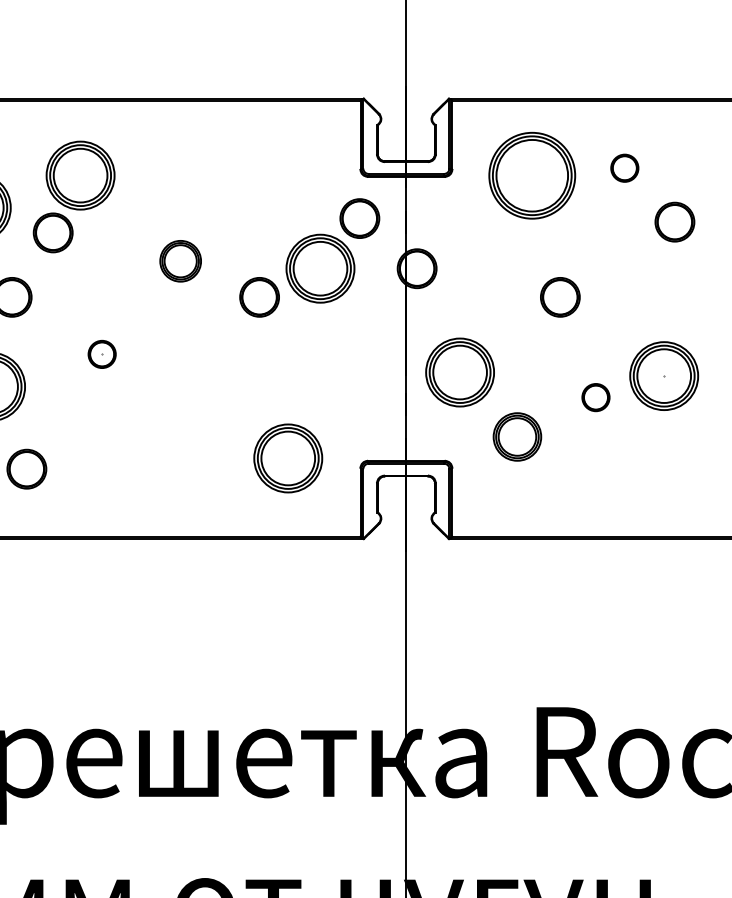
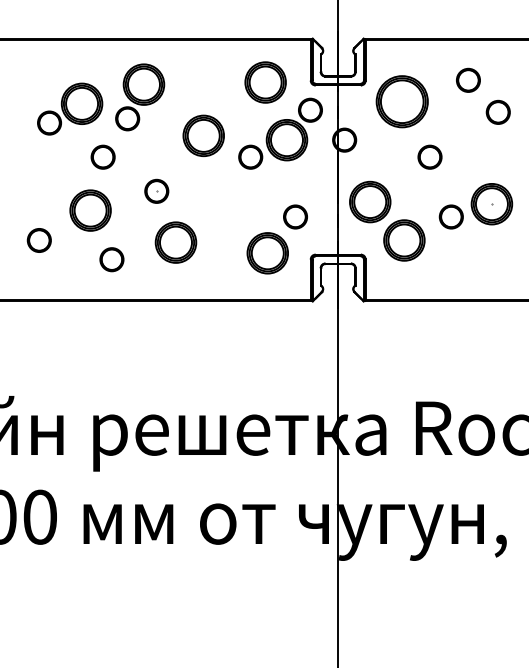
part: (624, 166) -> (468, 79), size x1.43
part: (284, 171) -> (265, 82), added
part: (530, 175) -> (401, 101), moved
part: (180, 260) -> (203, 135), size x1.67
part: (101, 353) -> (156, 190), size x1.43
circle: (334, 396) -> (295, 216), added
part: (594, 396) -> (450, 216), size x1.43
part: (517, 436) -> (404, 240), size x1.43
part: (133, 440) -> (175, 242), added

